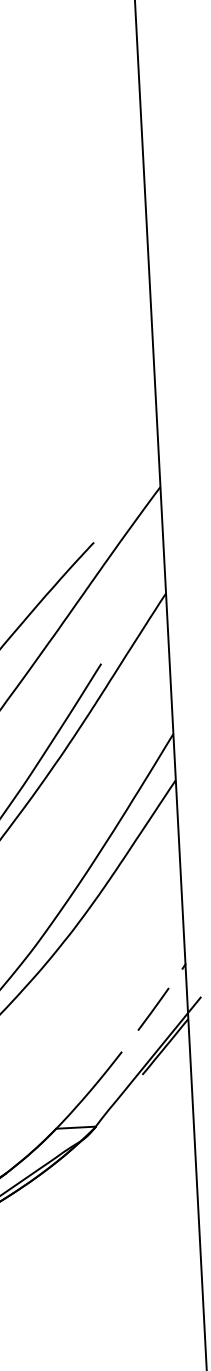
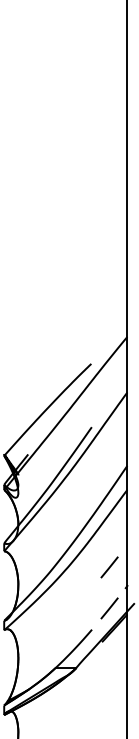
line: (149, 930) -> (109, 567), added

